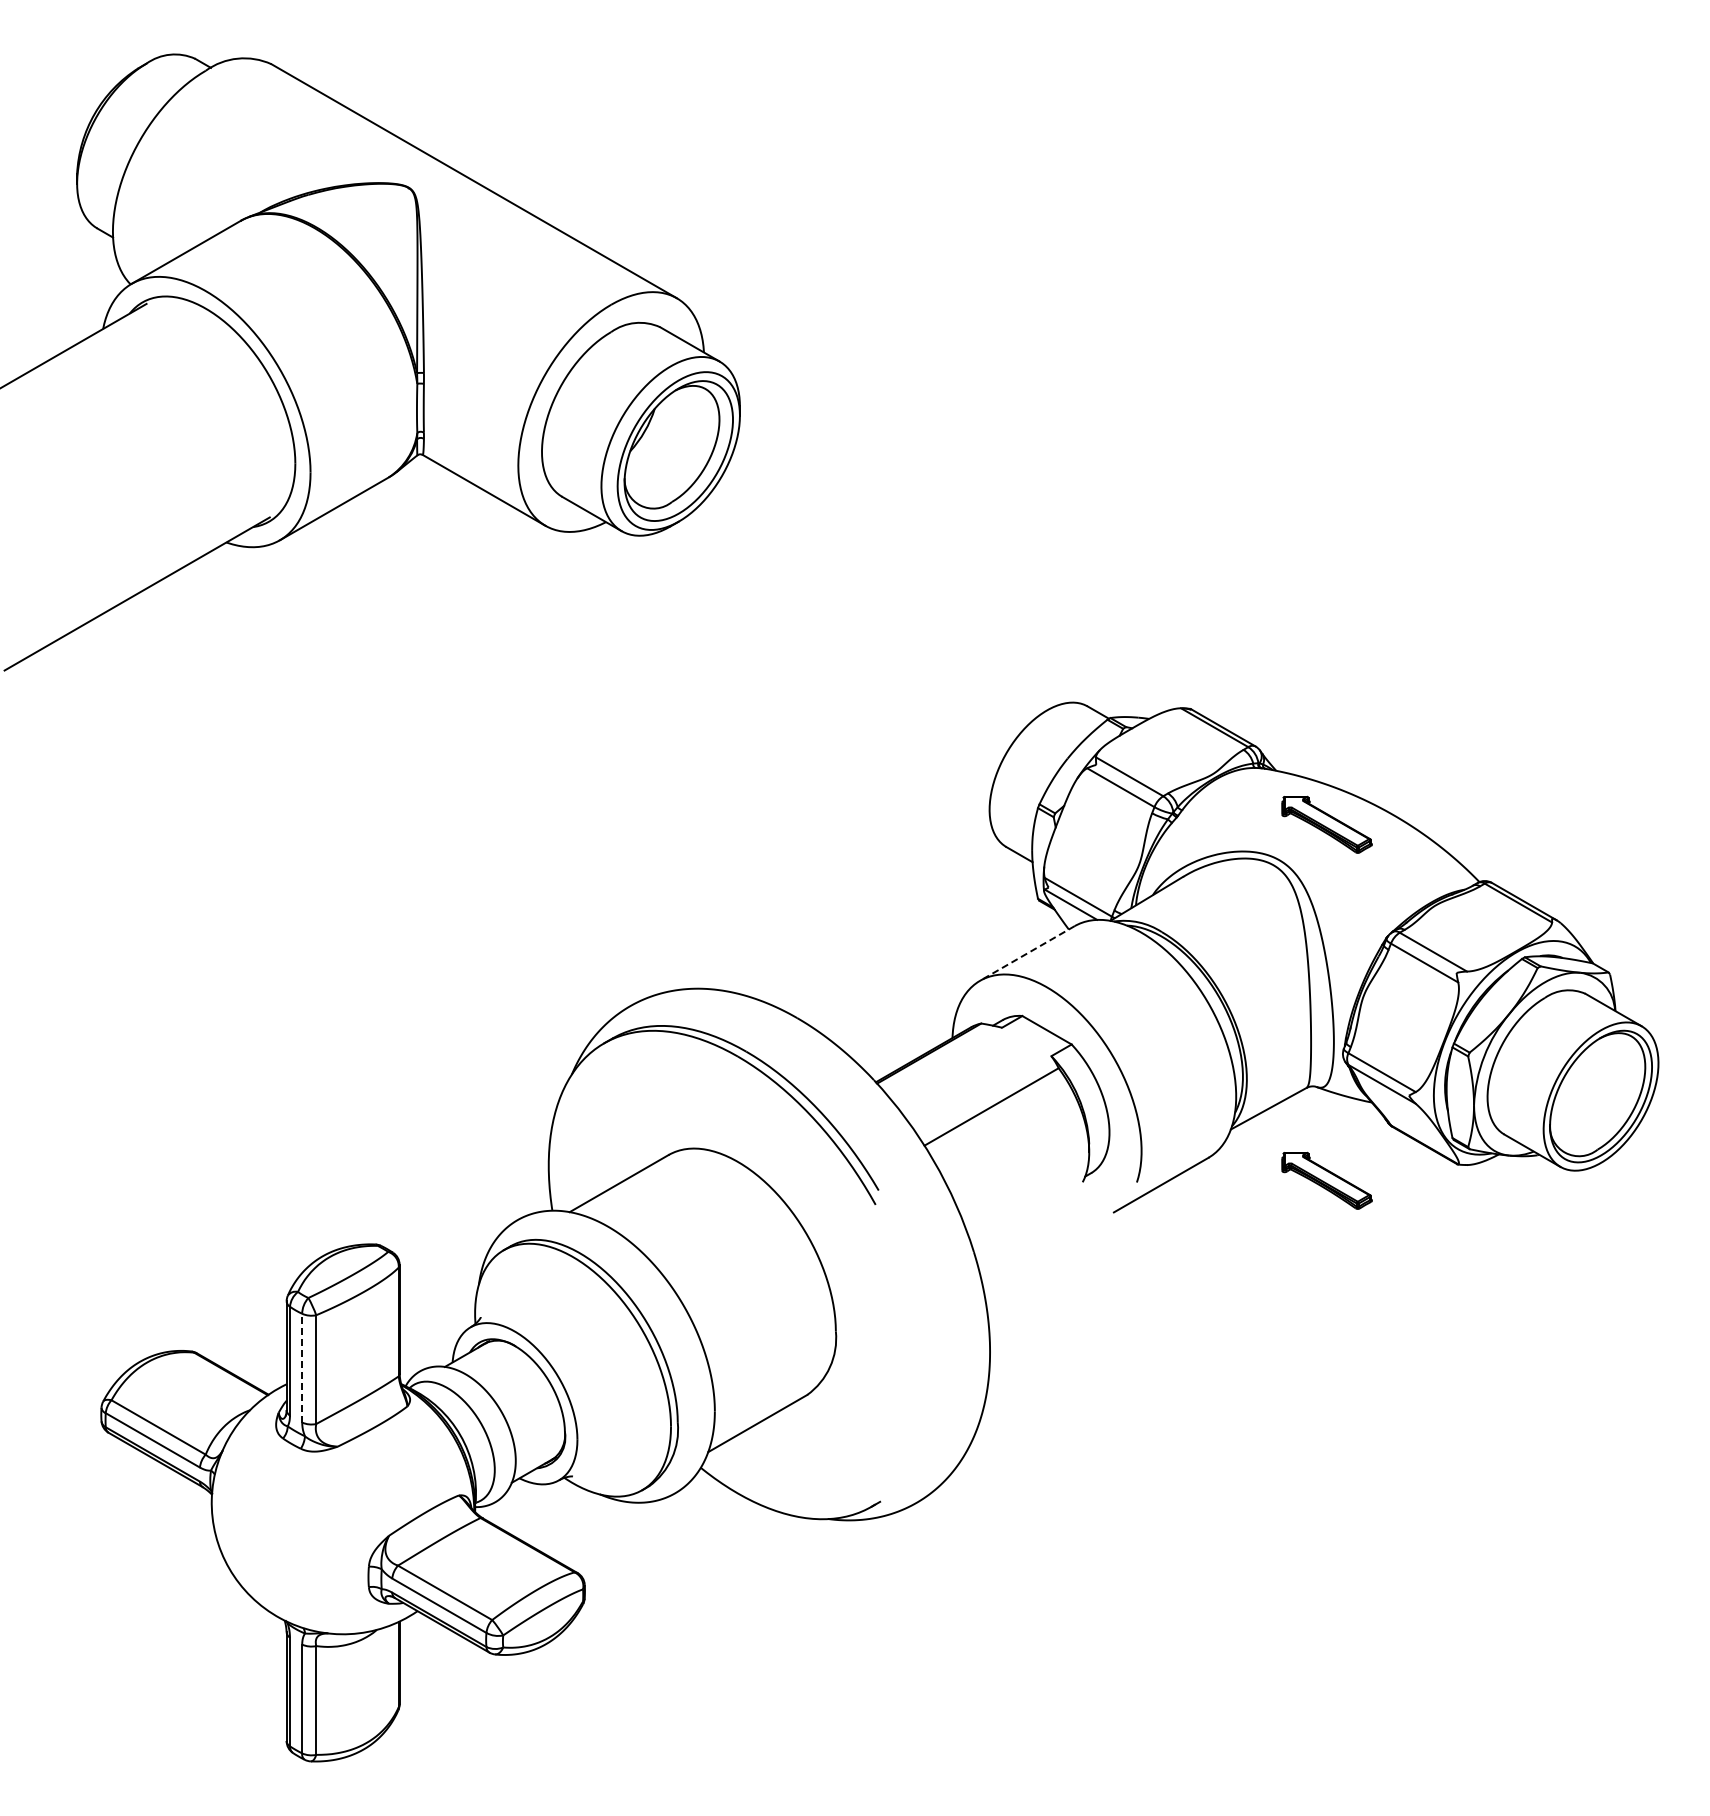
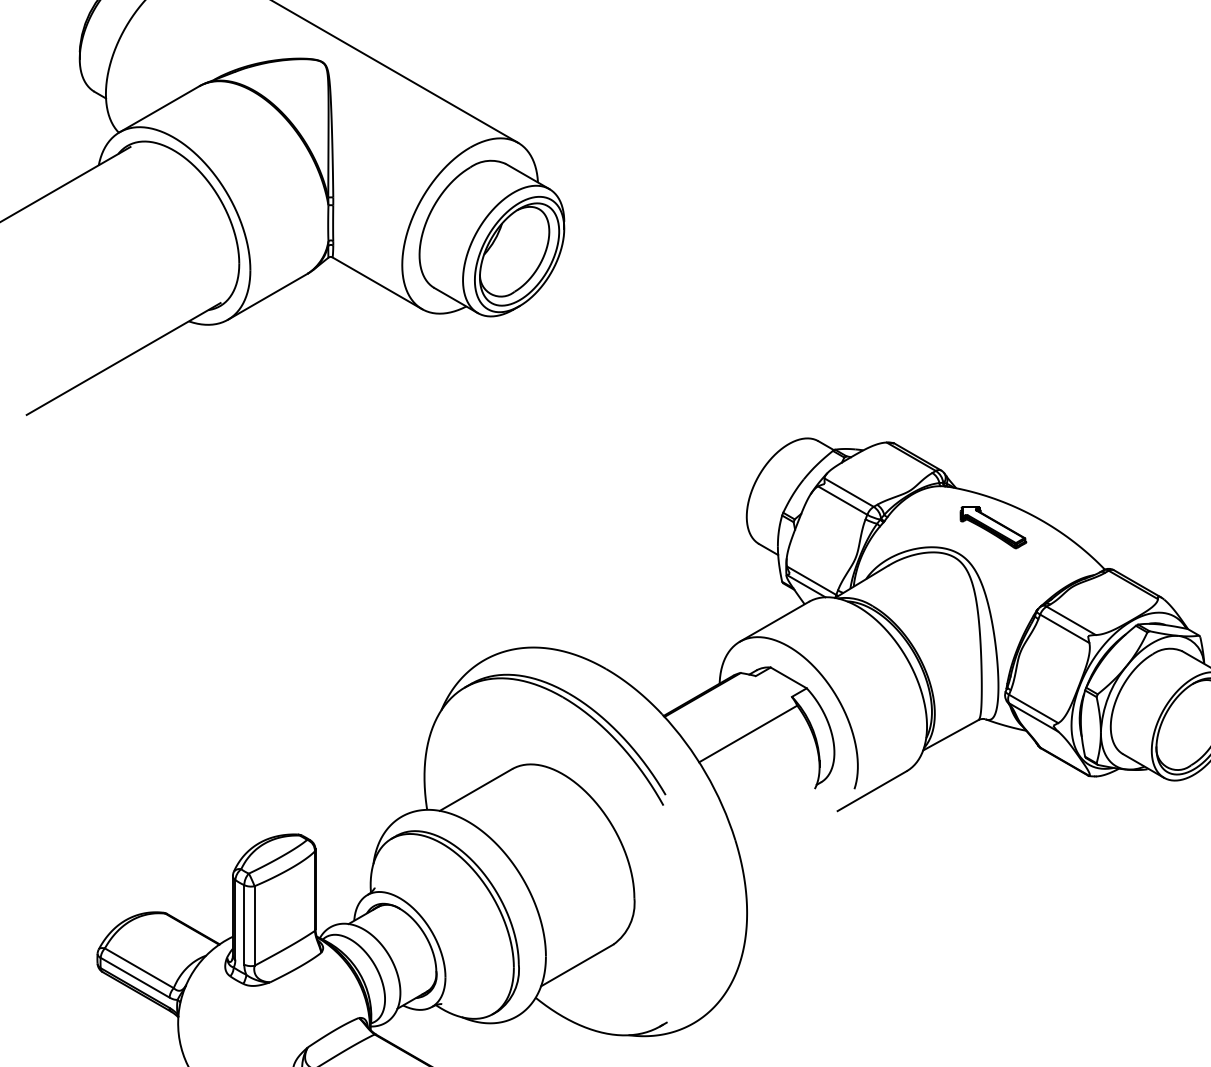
line: (1027, 953) -> (774, 621), dashed -> solid
part: (1326, 1180) -> (993, 787), removed
line: (302, 1367) -> (244, 924), dashed -> solid

